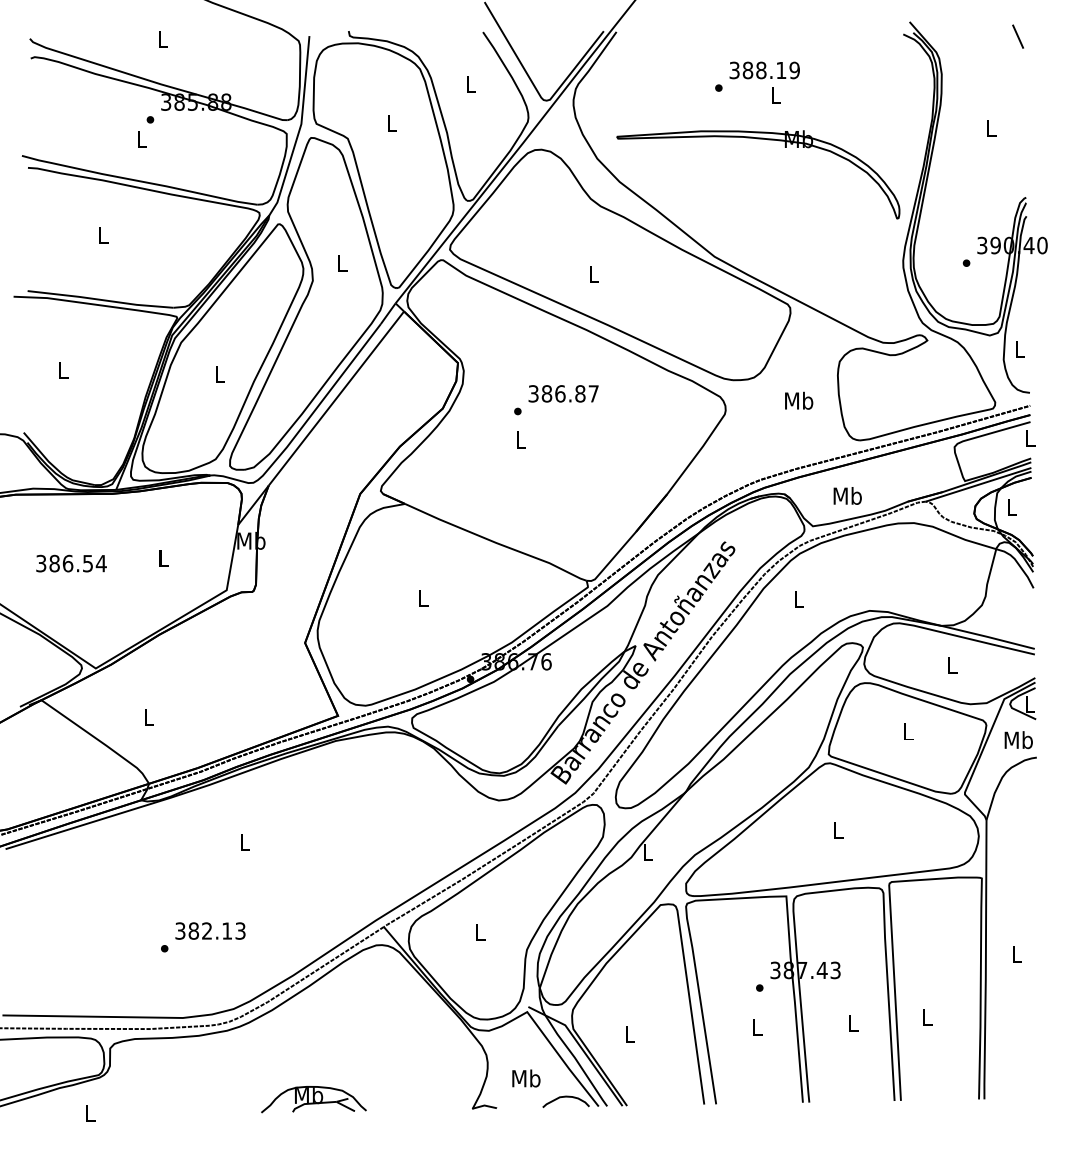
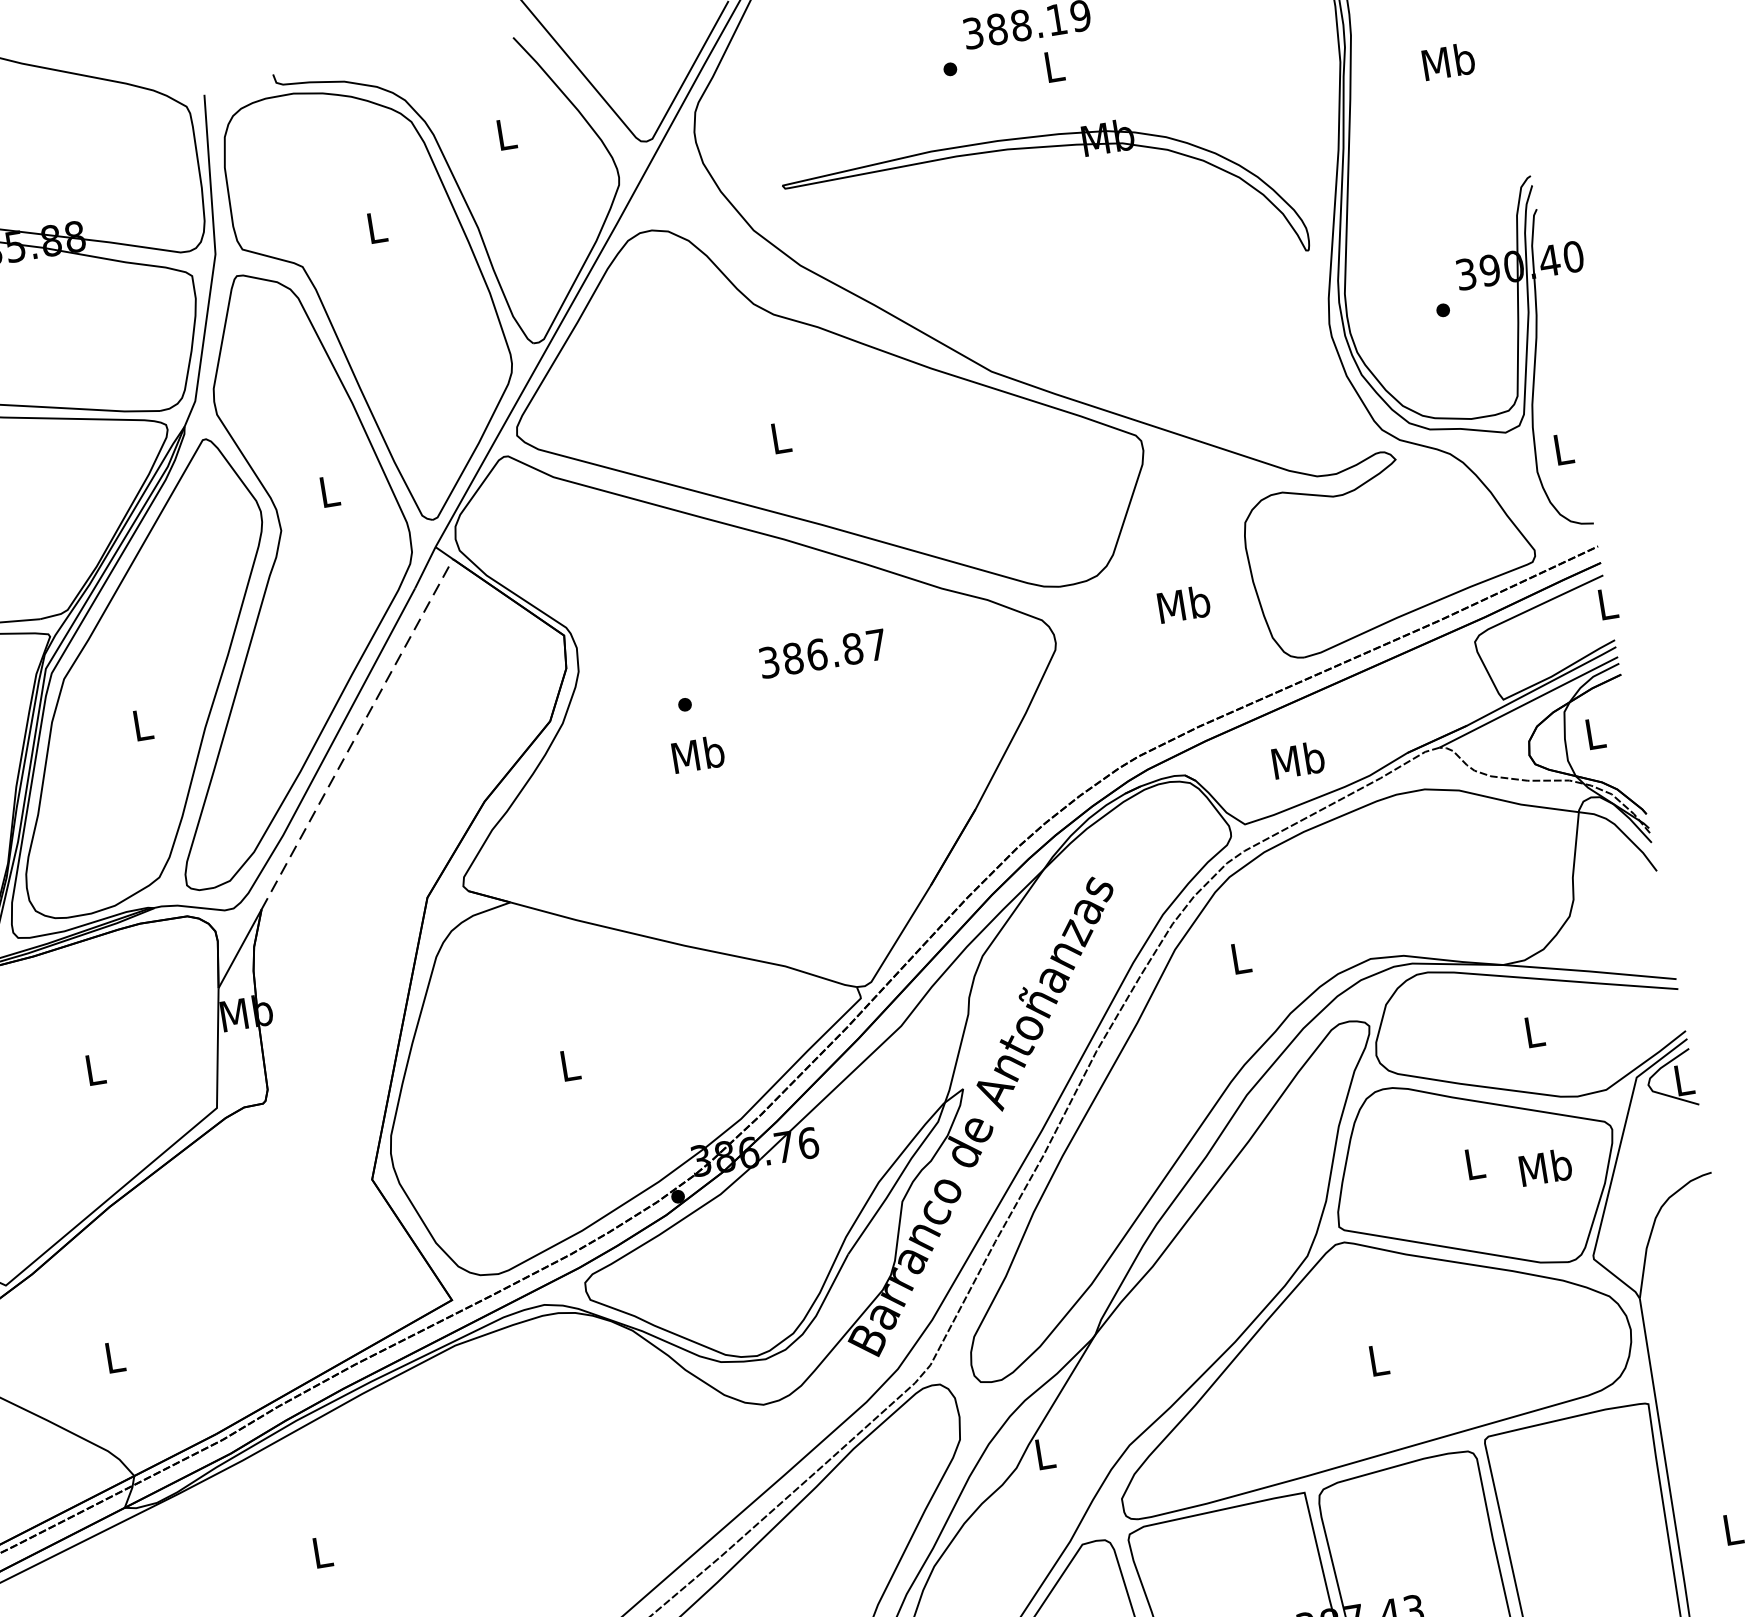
text: (991, 127) -> (1448, 60), L -> Mb
text: (563, 393) -> (822, 653), moved
line: (336, 398) -> (357, 733), solid -> dashed
text: (520, 439) -> (697, 753), L -> Mb
text: (1018, 740) -> (1545, 1168), moved

